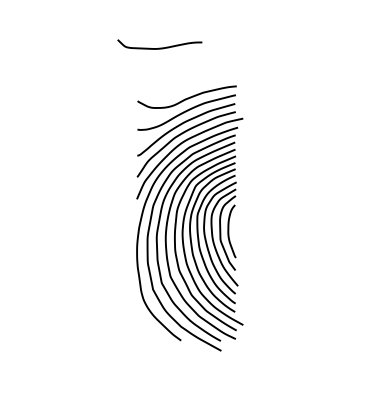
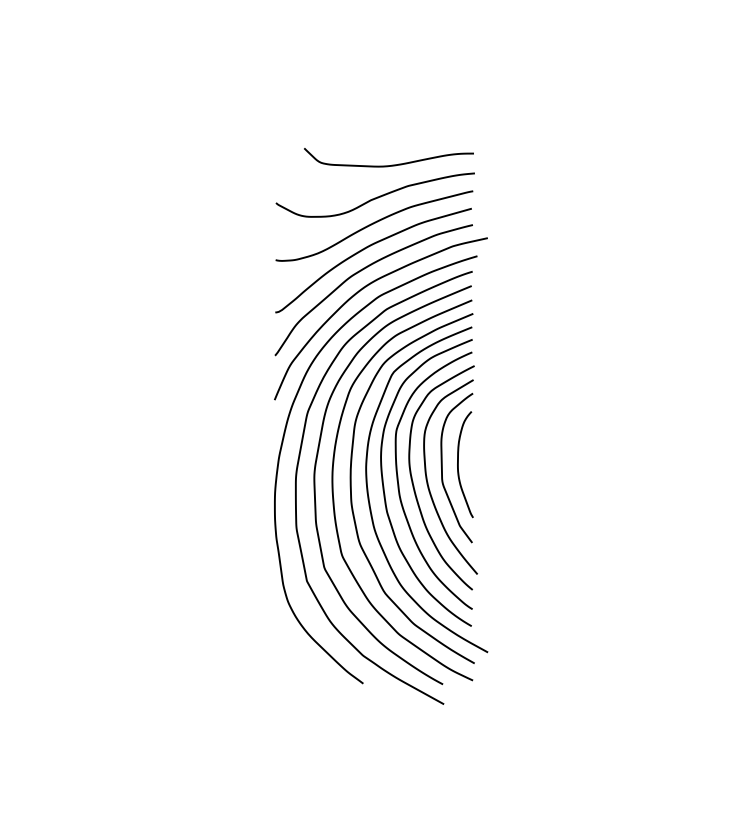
curve: (159, 47) -> (388, 163), moved

